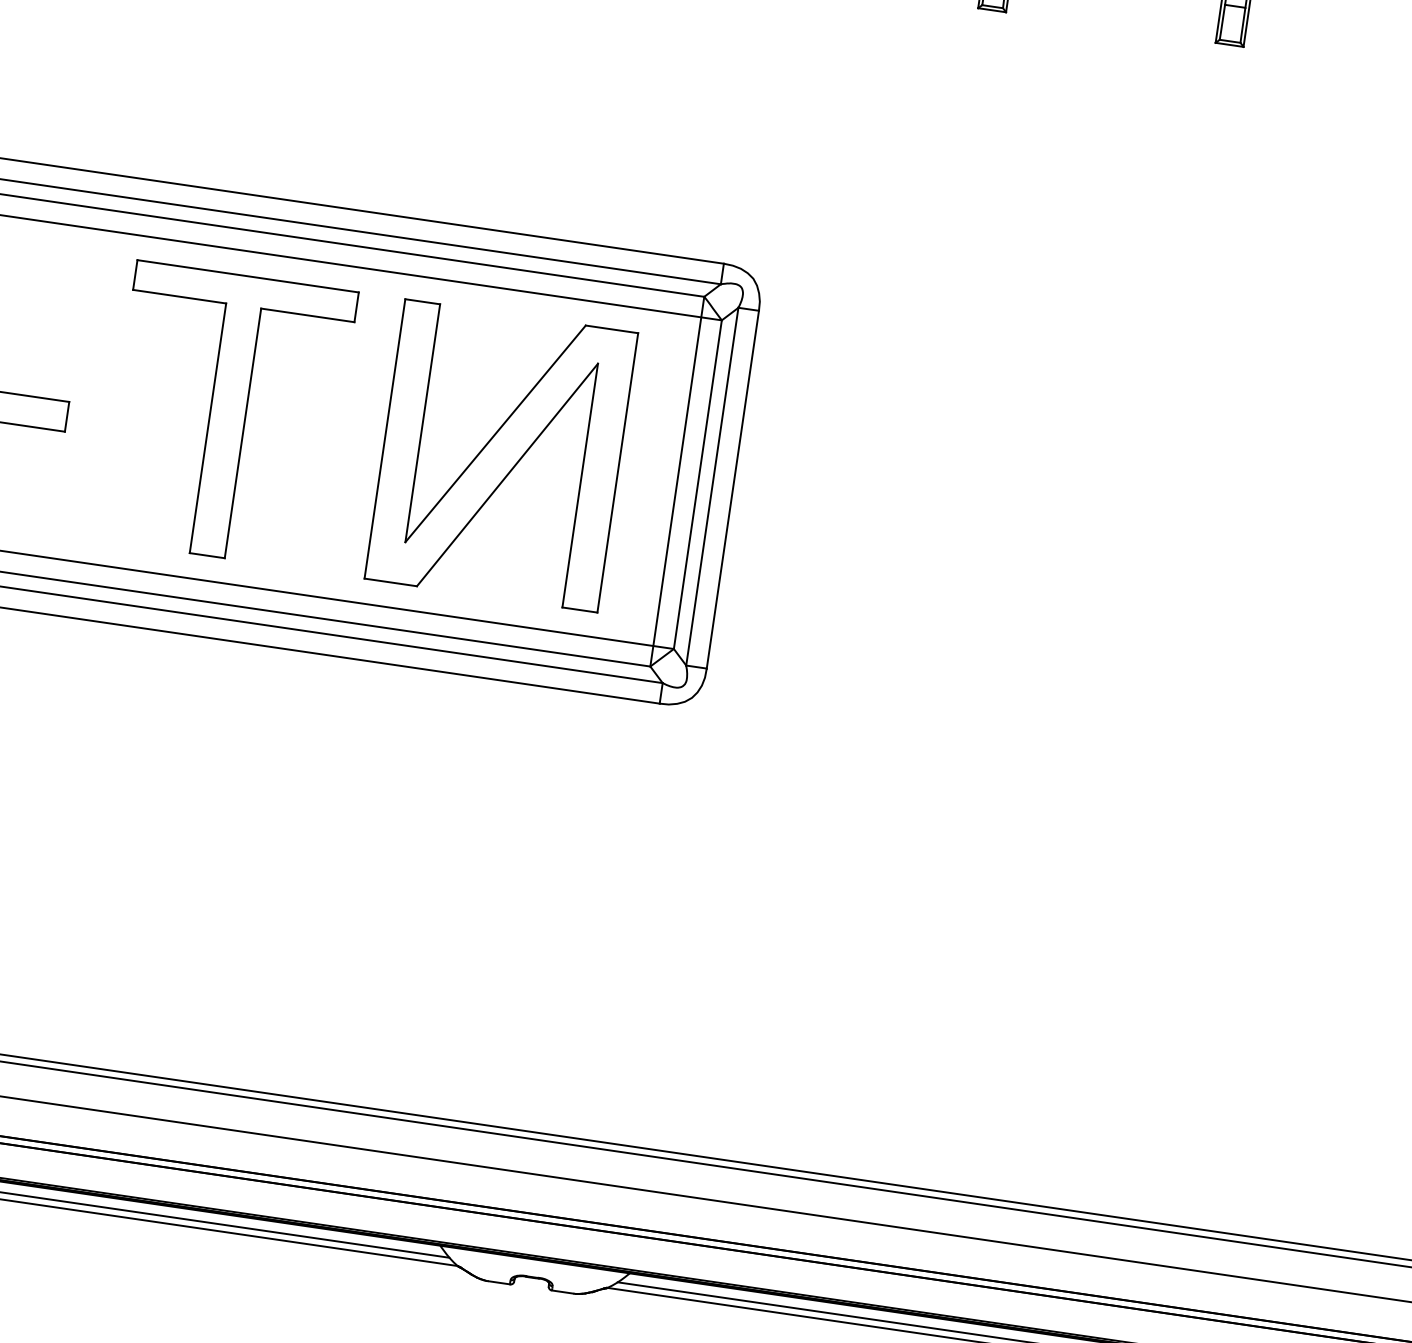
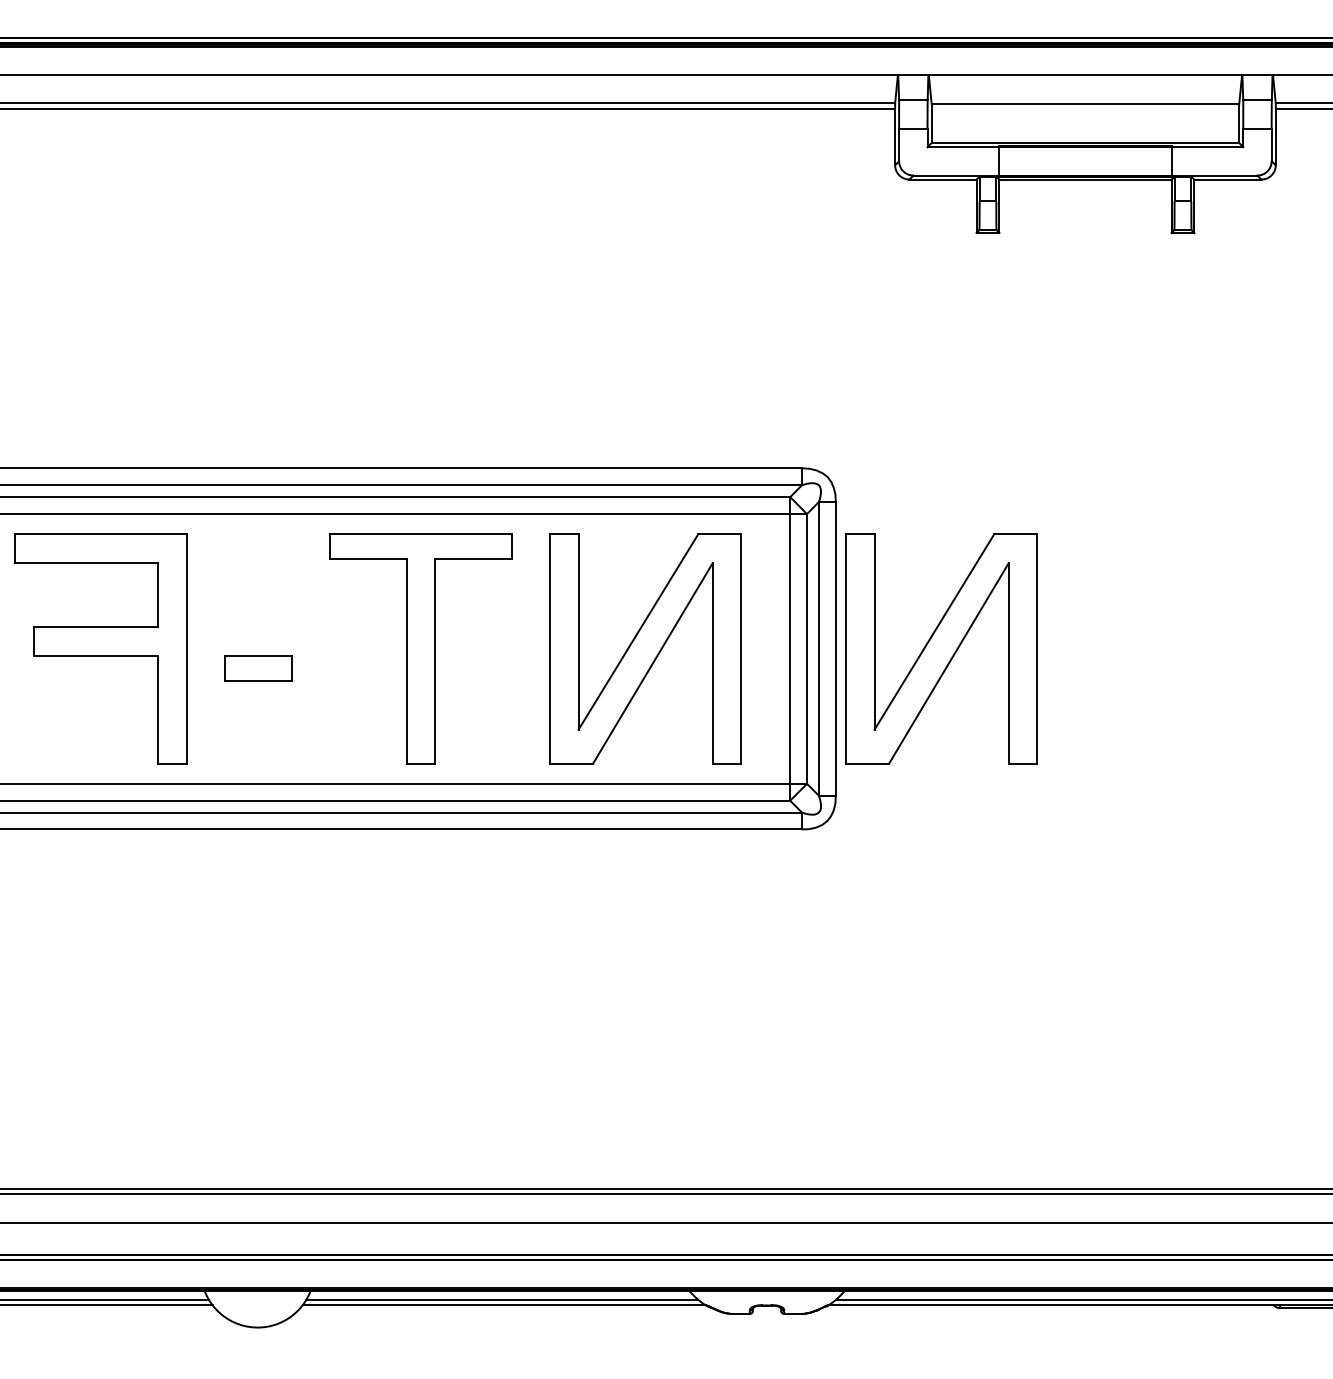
part: (861, 507) -> (941, 648), added

